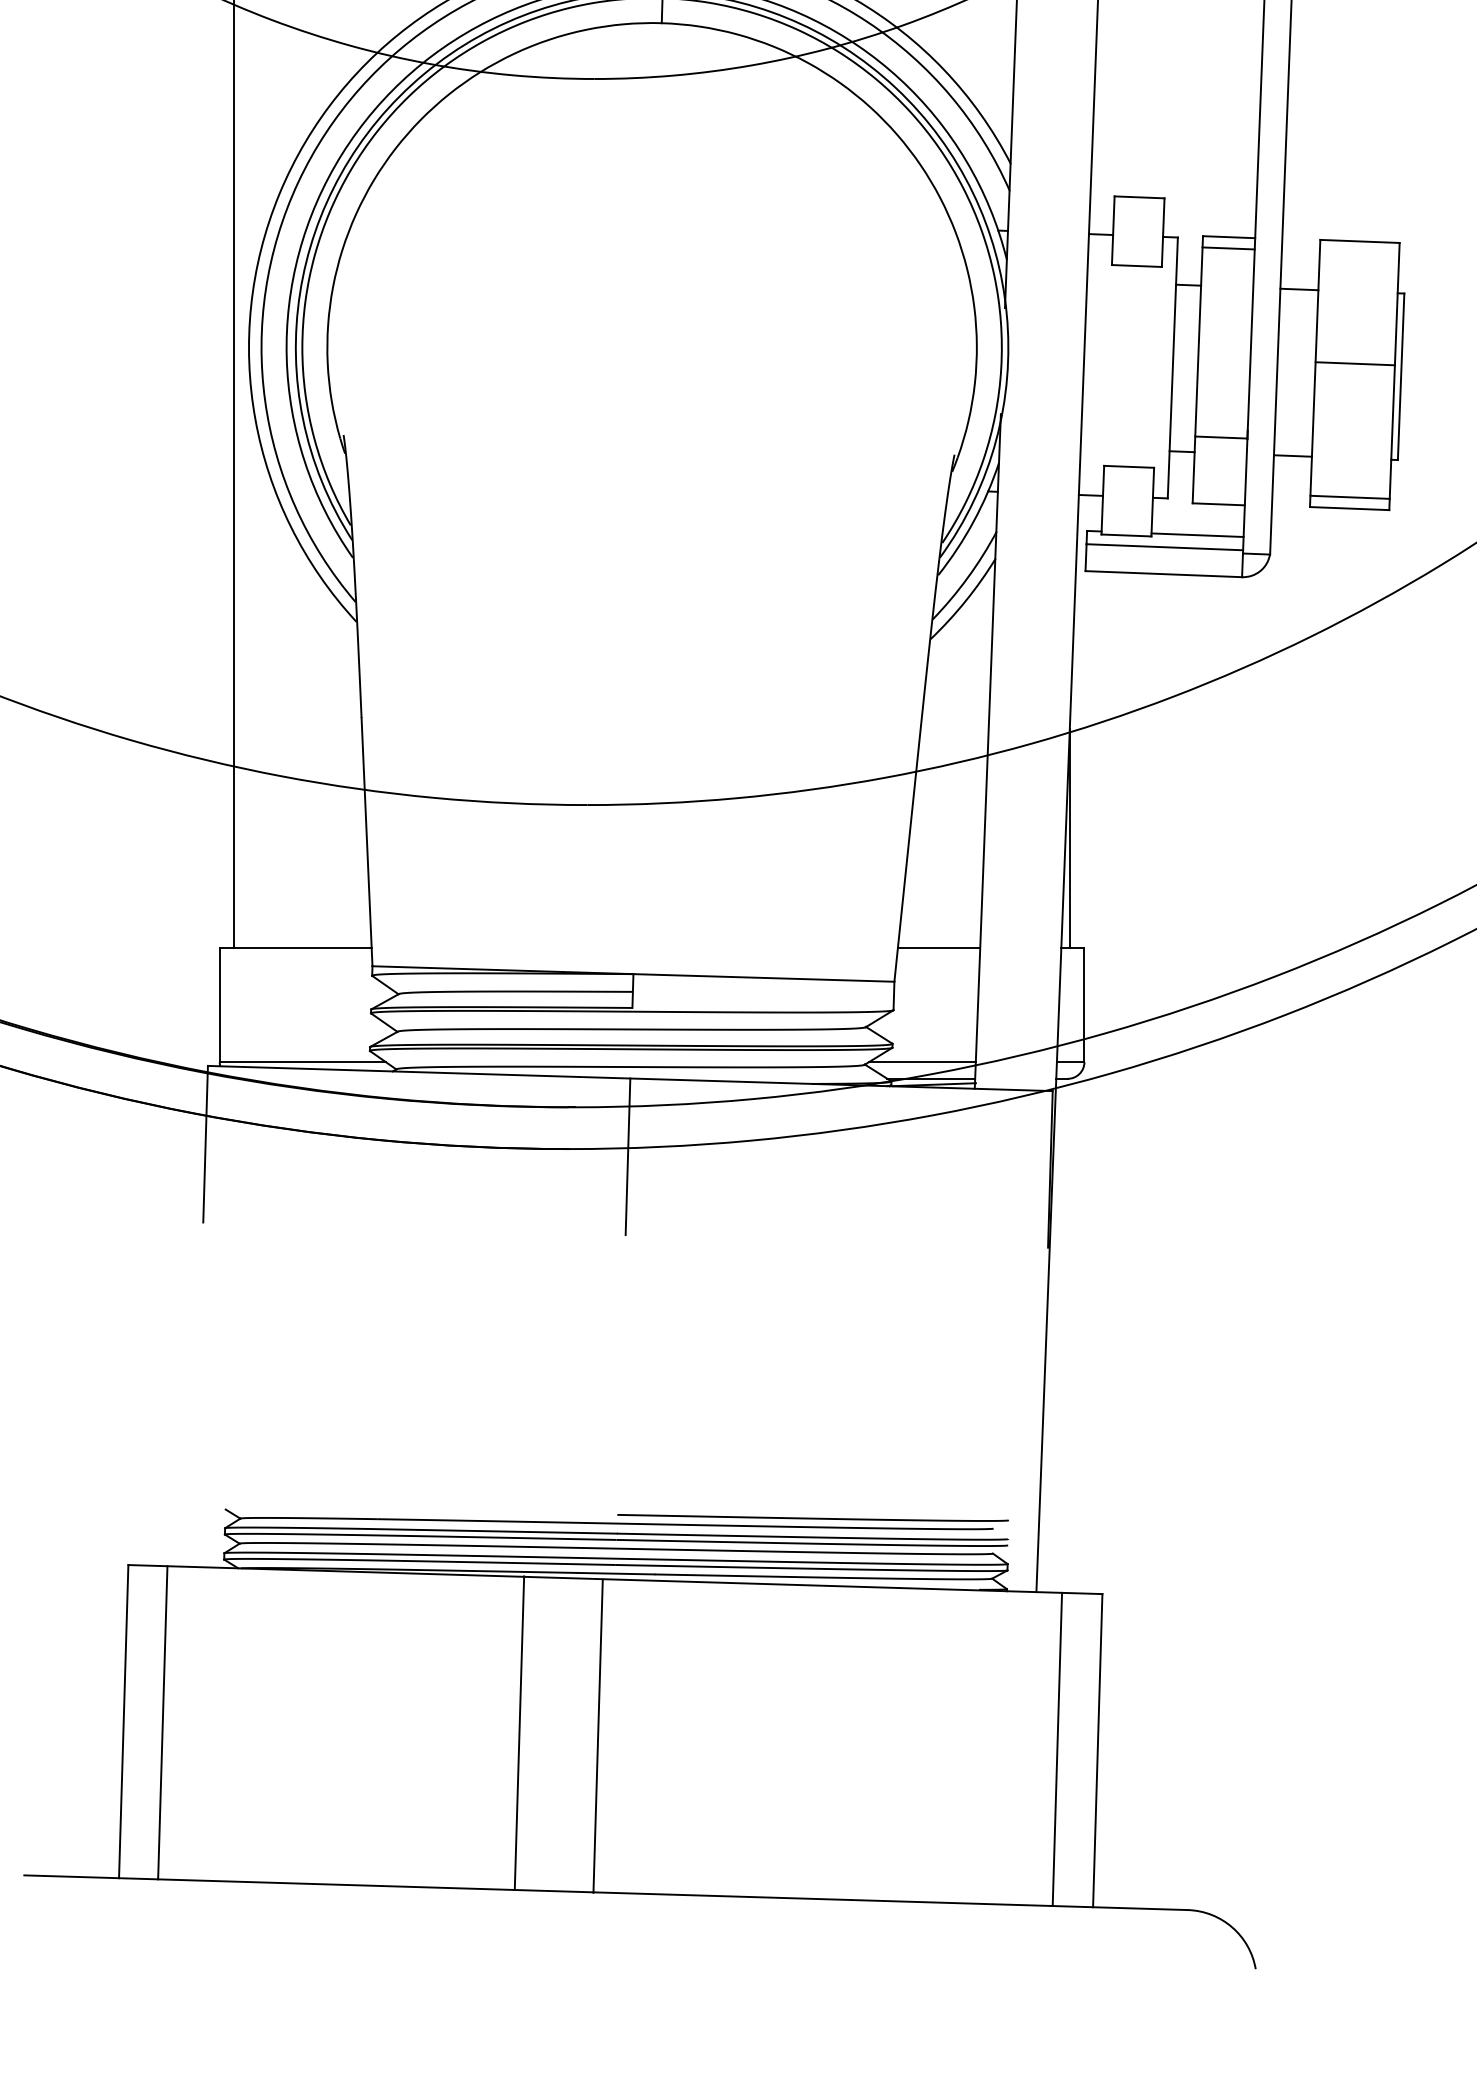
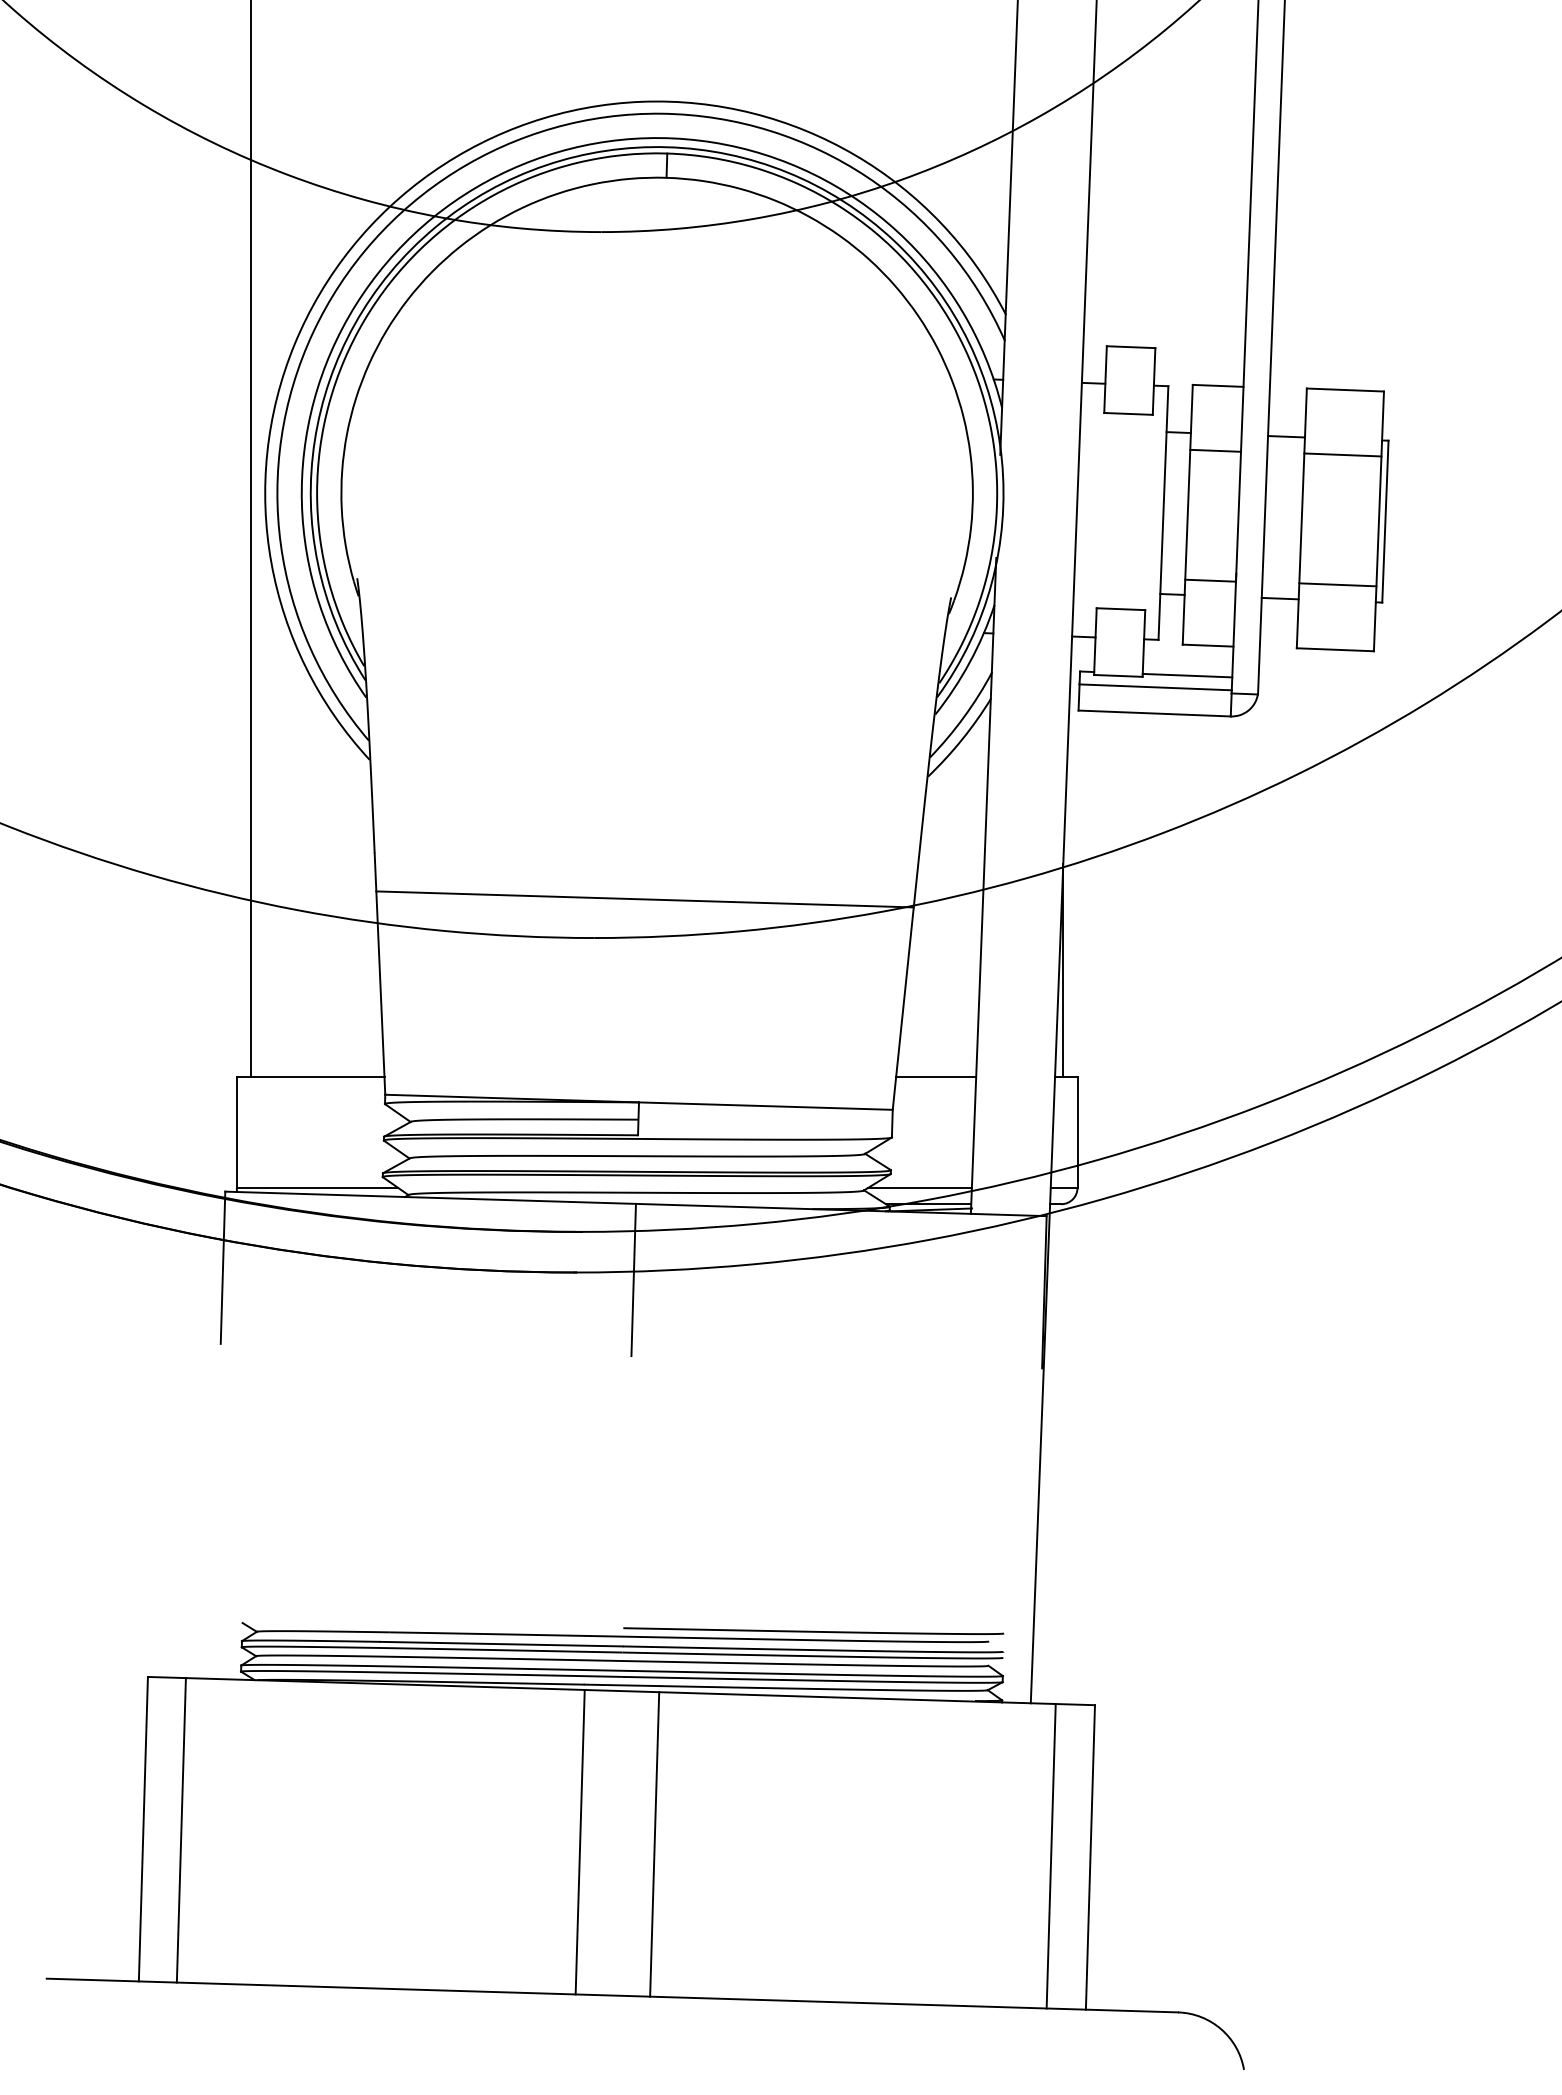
line: (1228, 248) -> (1215, 450), moved
line: (1354, 363) -> (1342, 454), moved
line: (1349, 496) -> (1337, 584), moved
line: (639, 765) -> (644, 899), added
line: (518, 1732) -> (579, 1841), moved
line: (597, 1736) -> (654, 1844), moved

